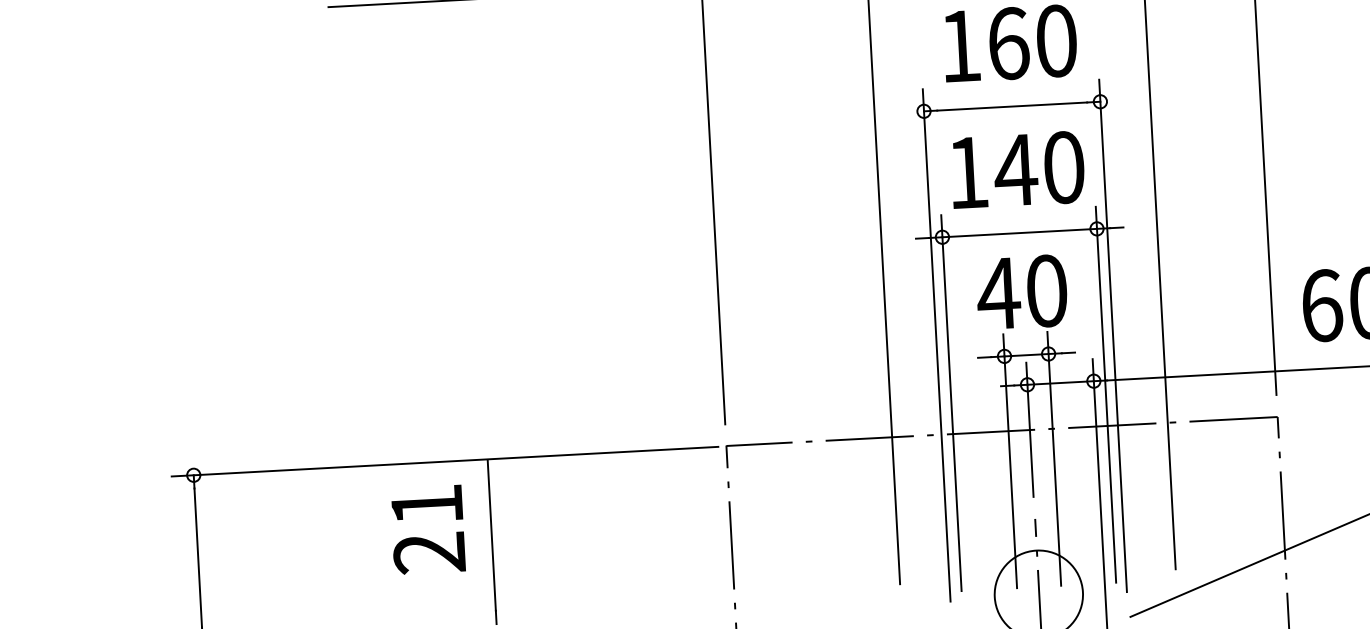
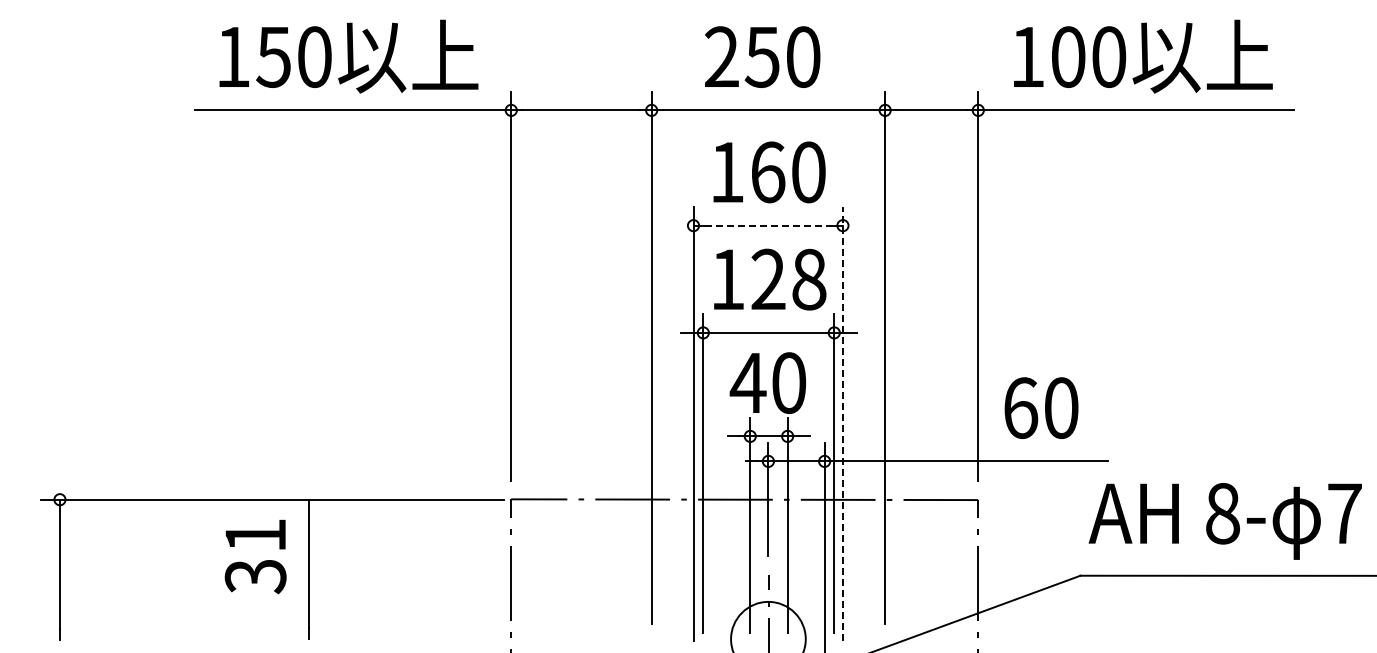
line: (1012, 106) -> (768, 225), solid -> dashed
text: (1038, 168) -> (787, 279), 140 -> 128
line: (1112, 335) -> (842, 423), solid -> dashed
text: (429, 553) -> (255, 576), 21 -> 31

